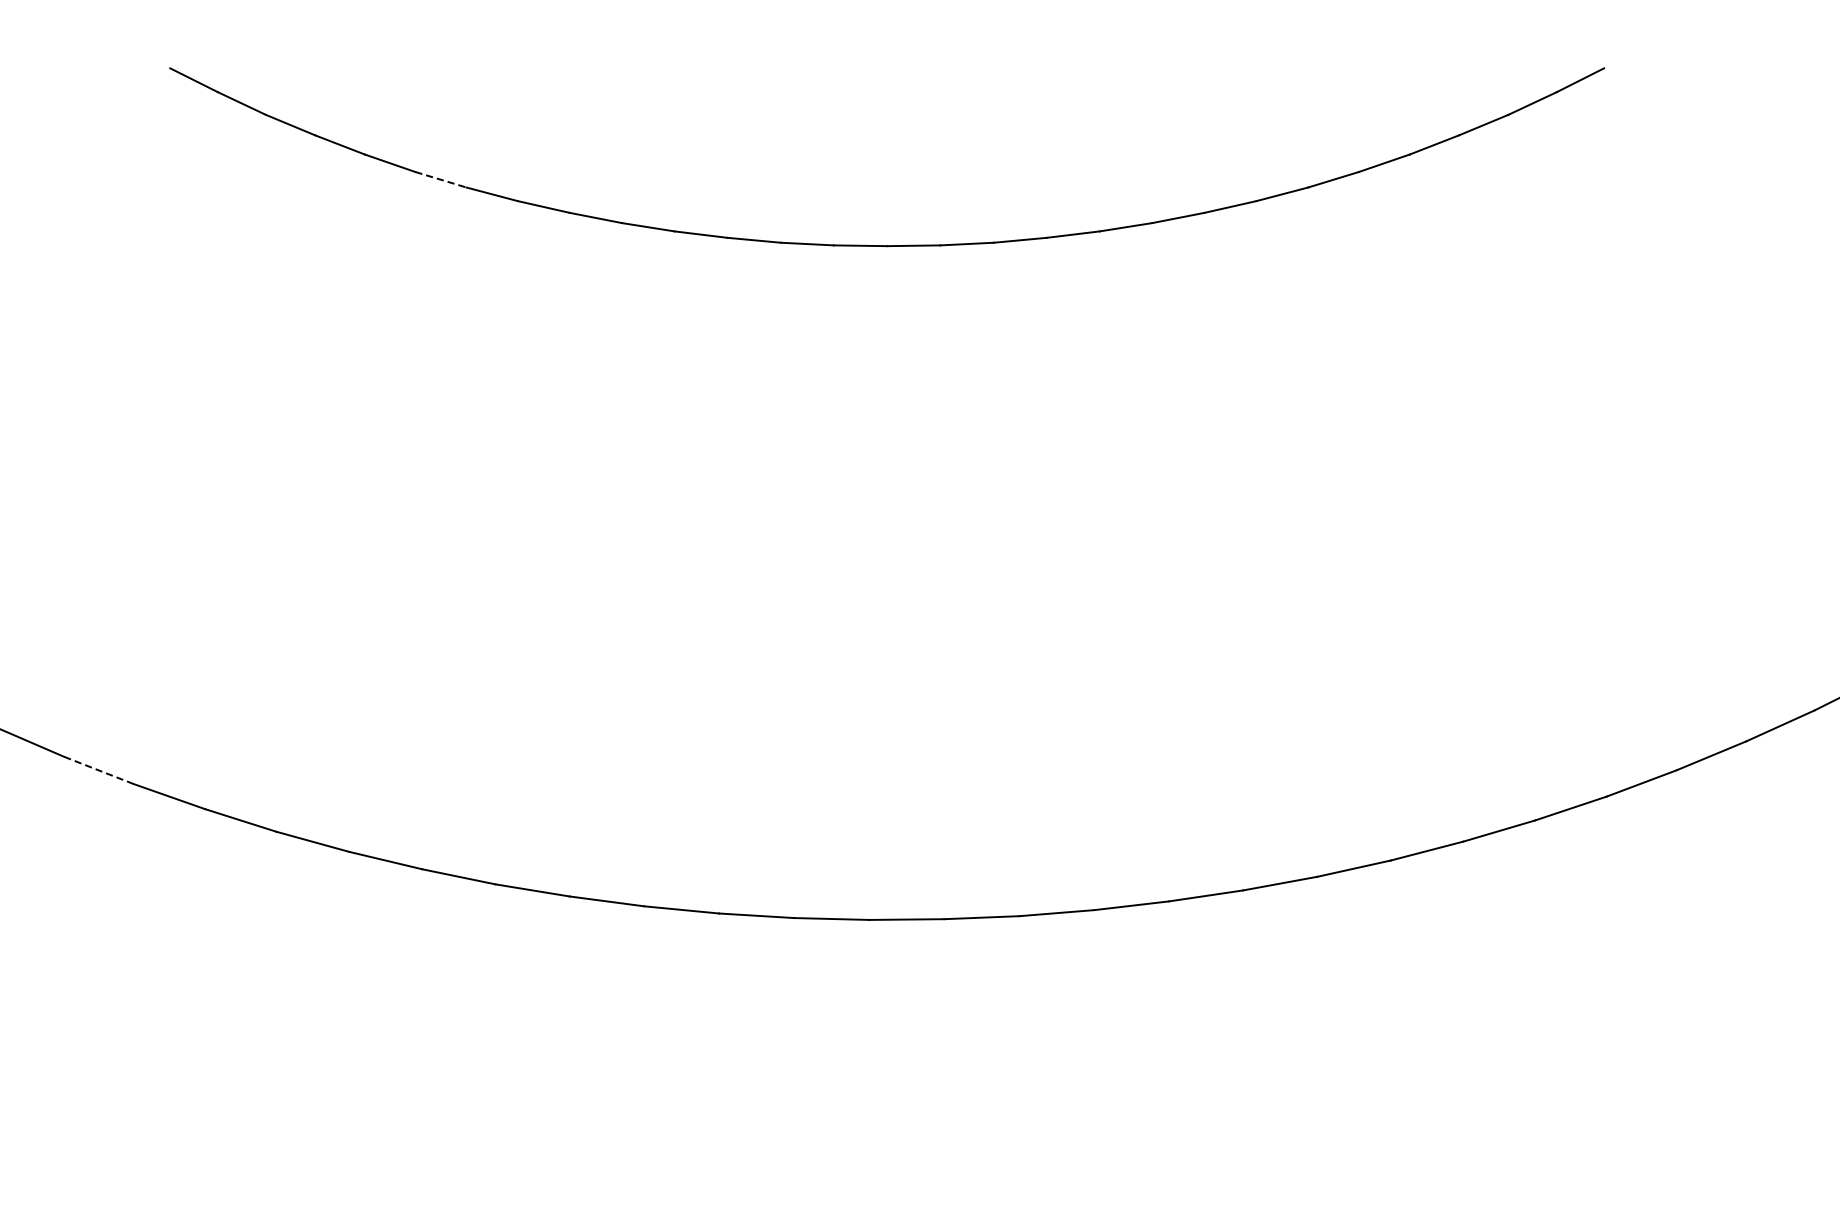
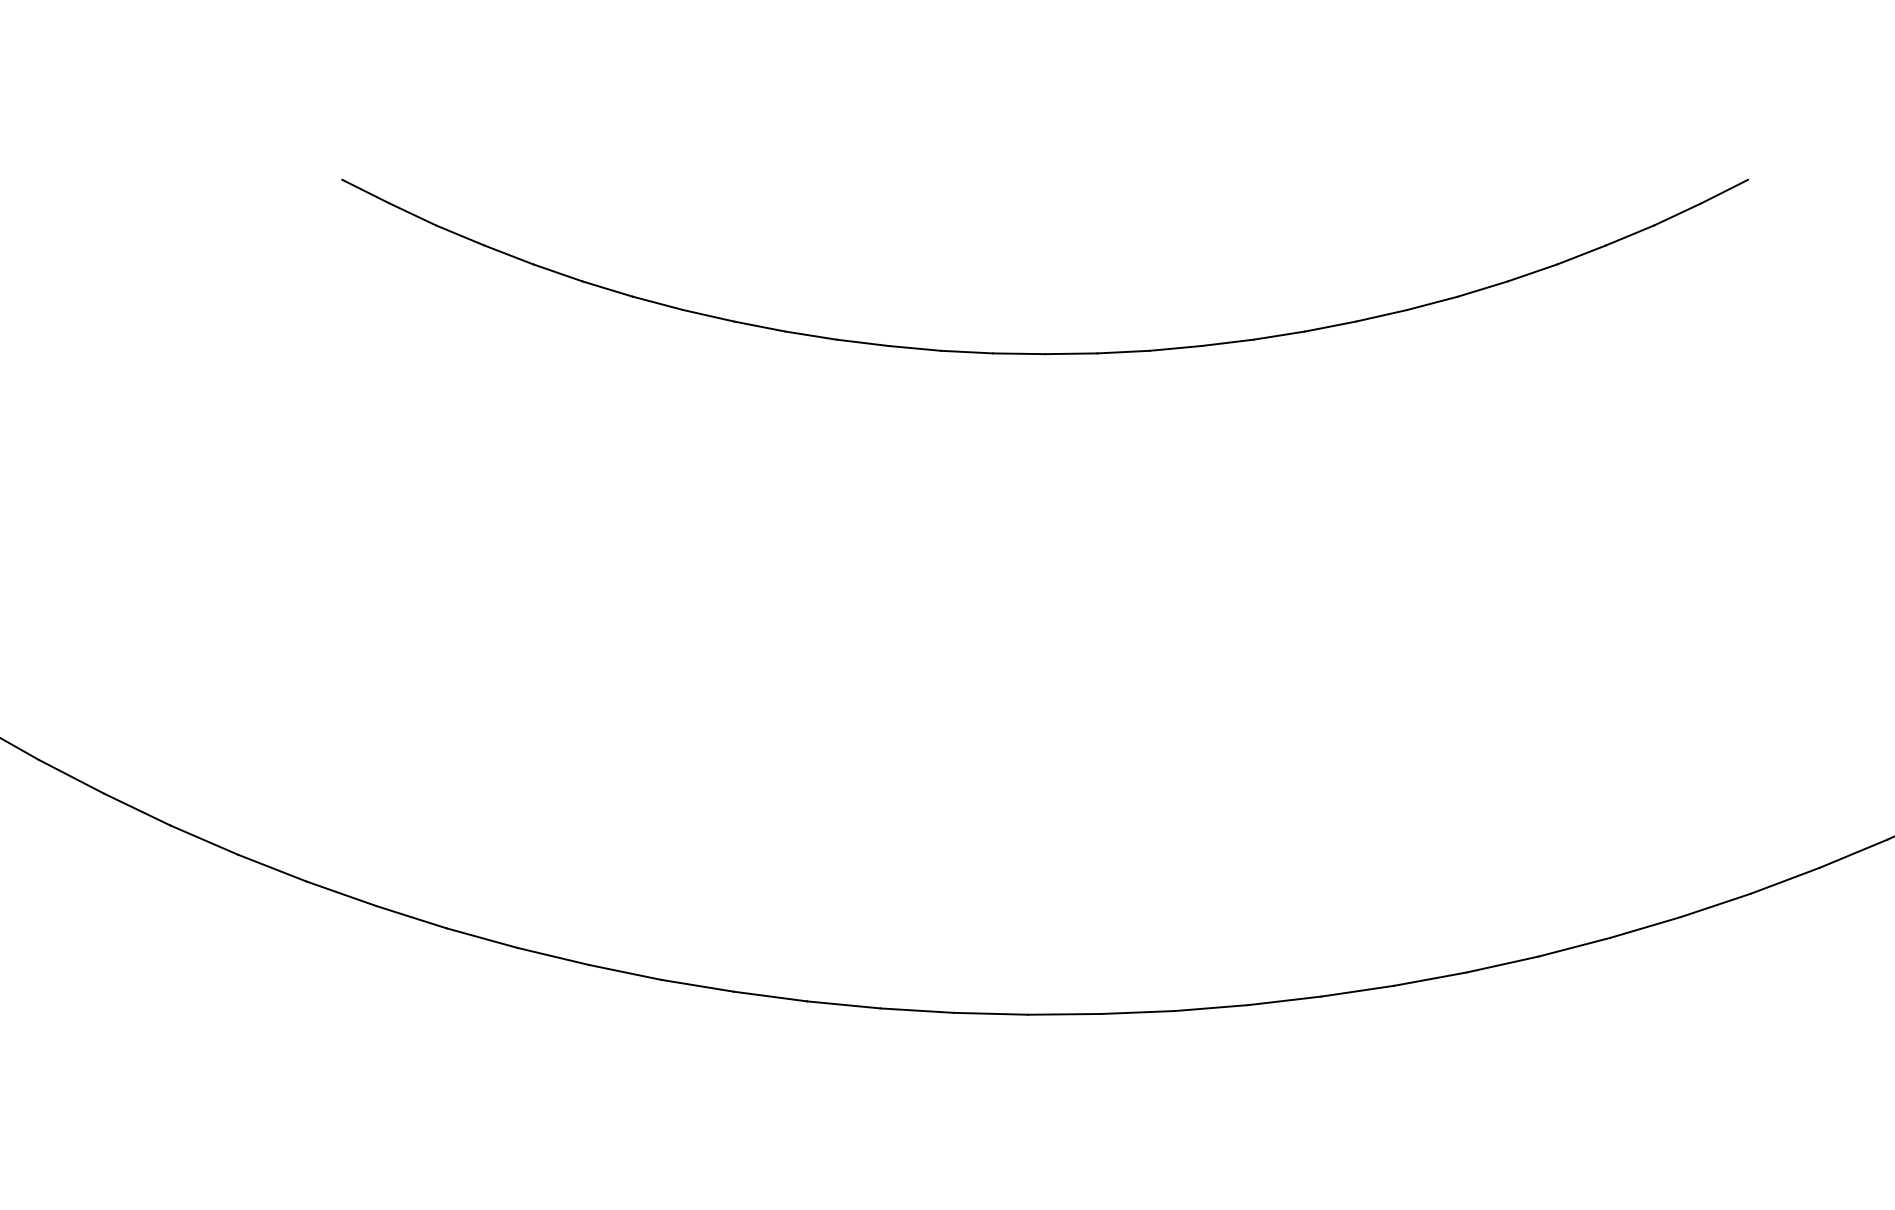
line: (441, 180) -> (608, 289), dashed -> solid
line: (99, 770) -> (272, 868), dashed -> solid

